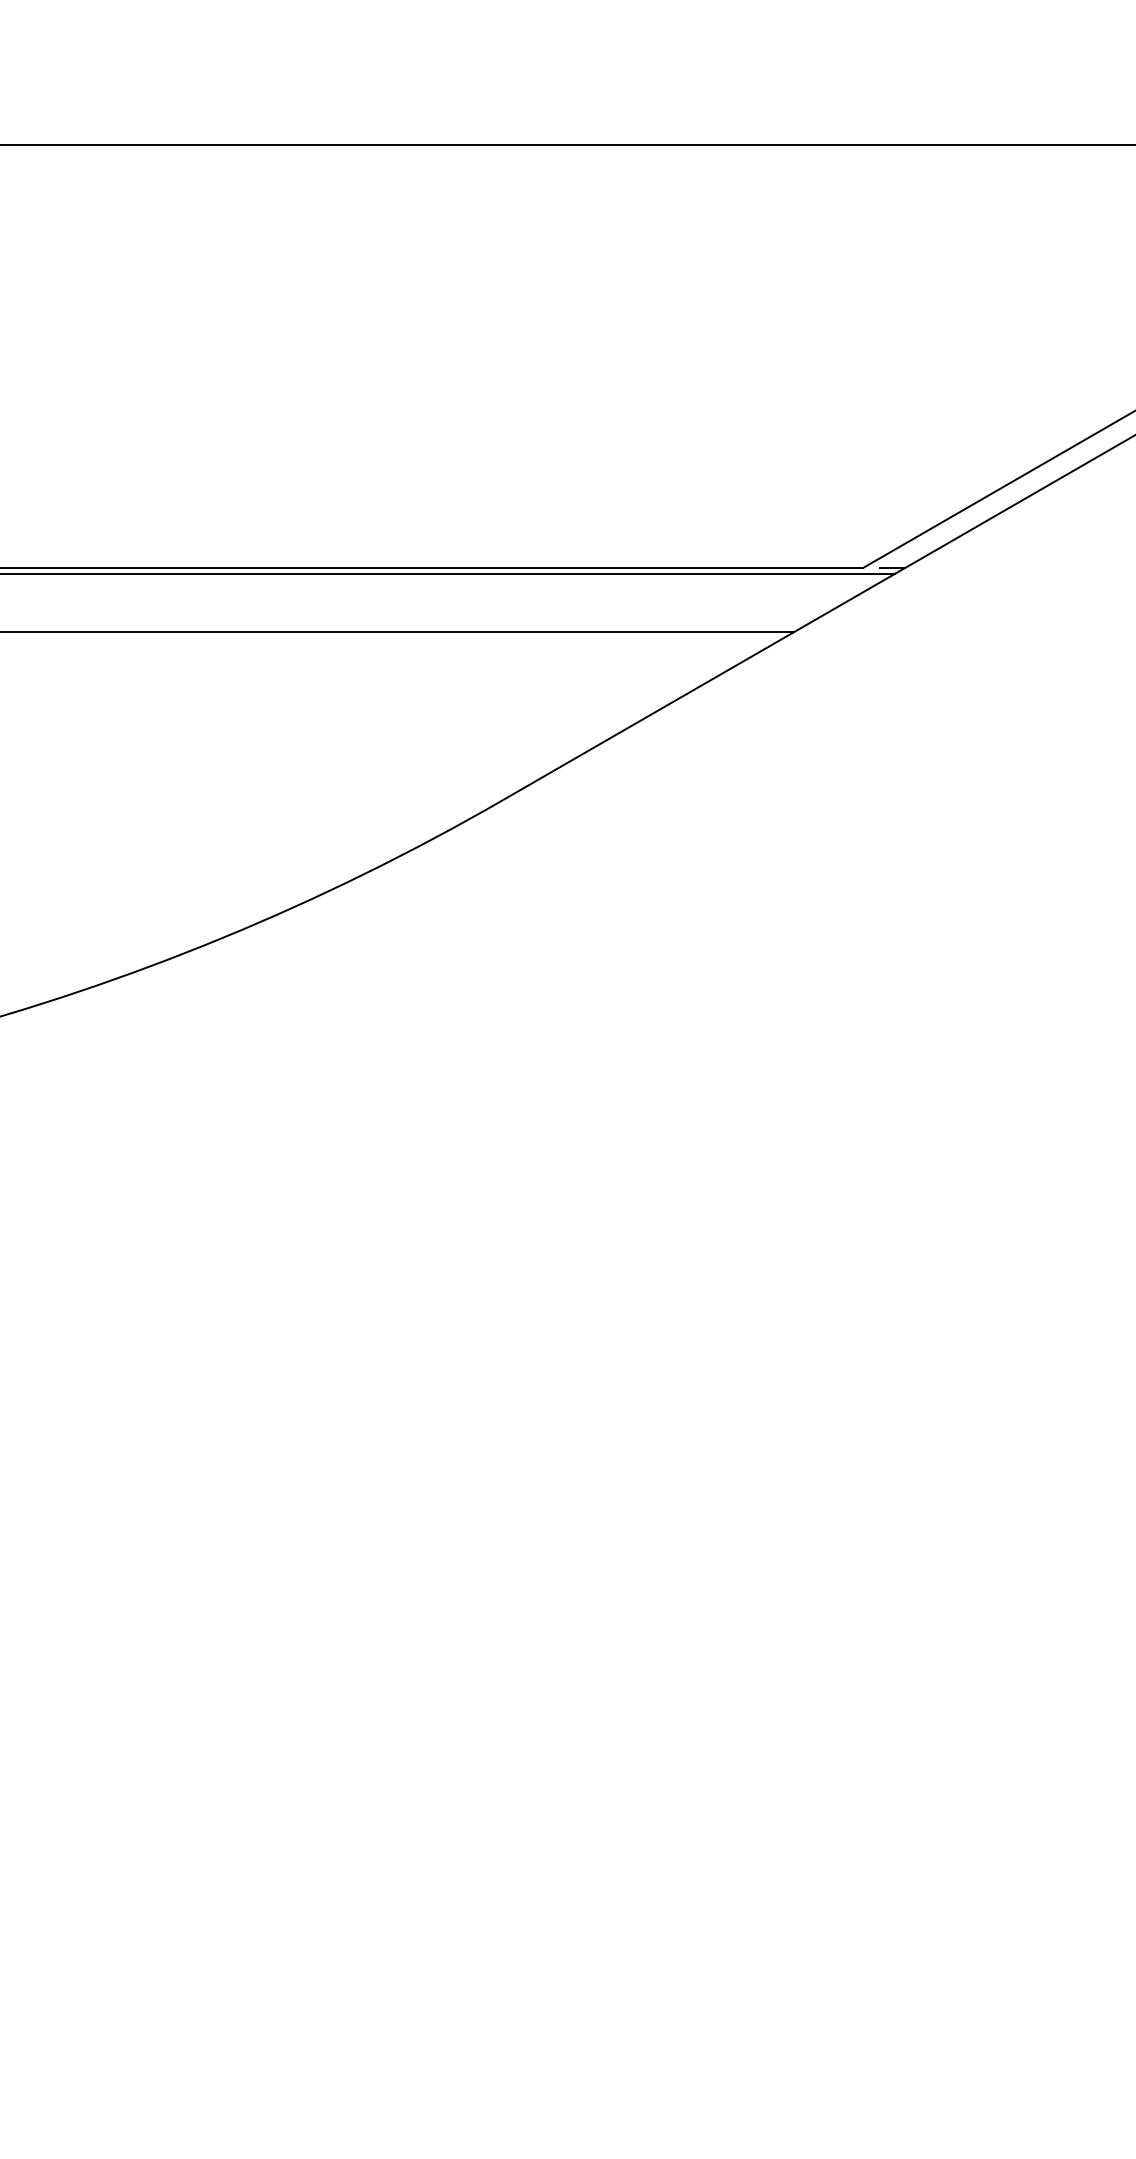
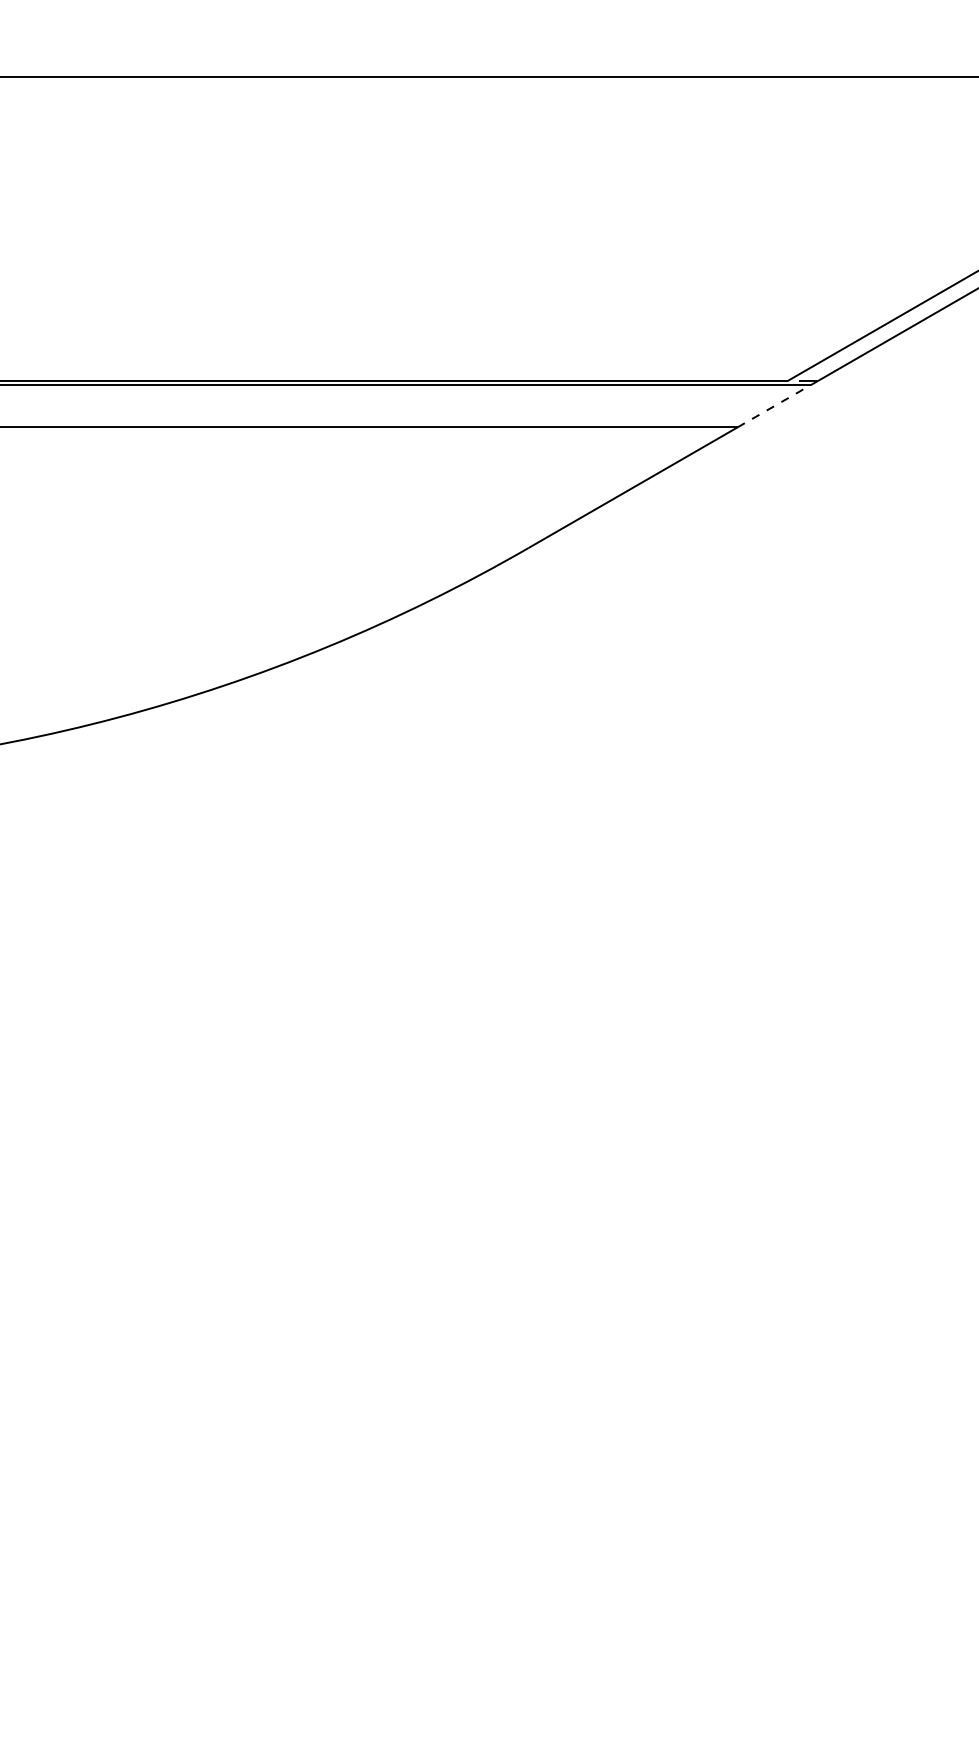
line: (845, 603) -> (774, 406), solid -> dashed

